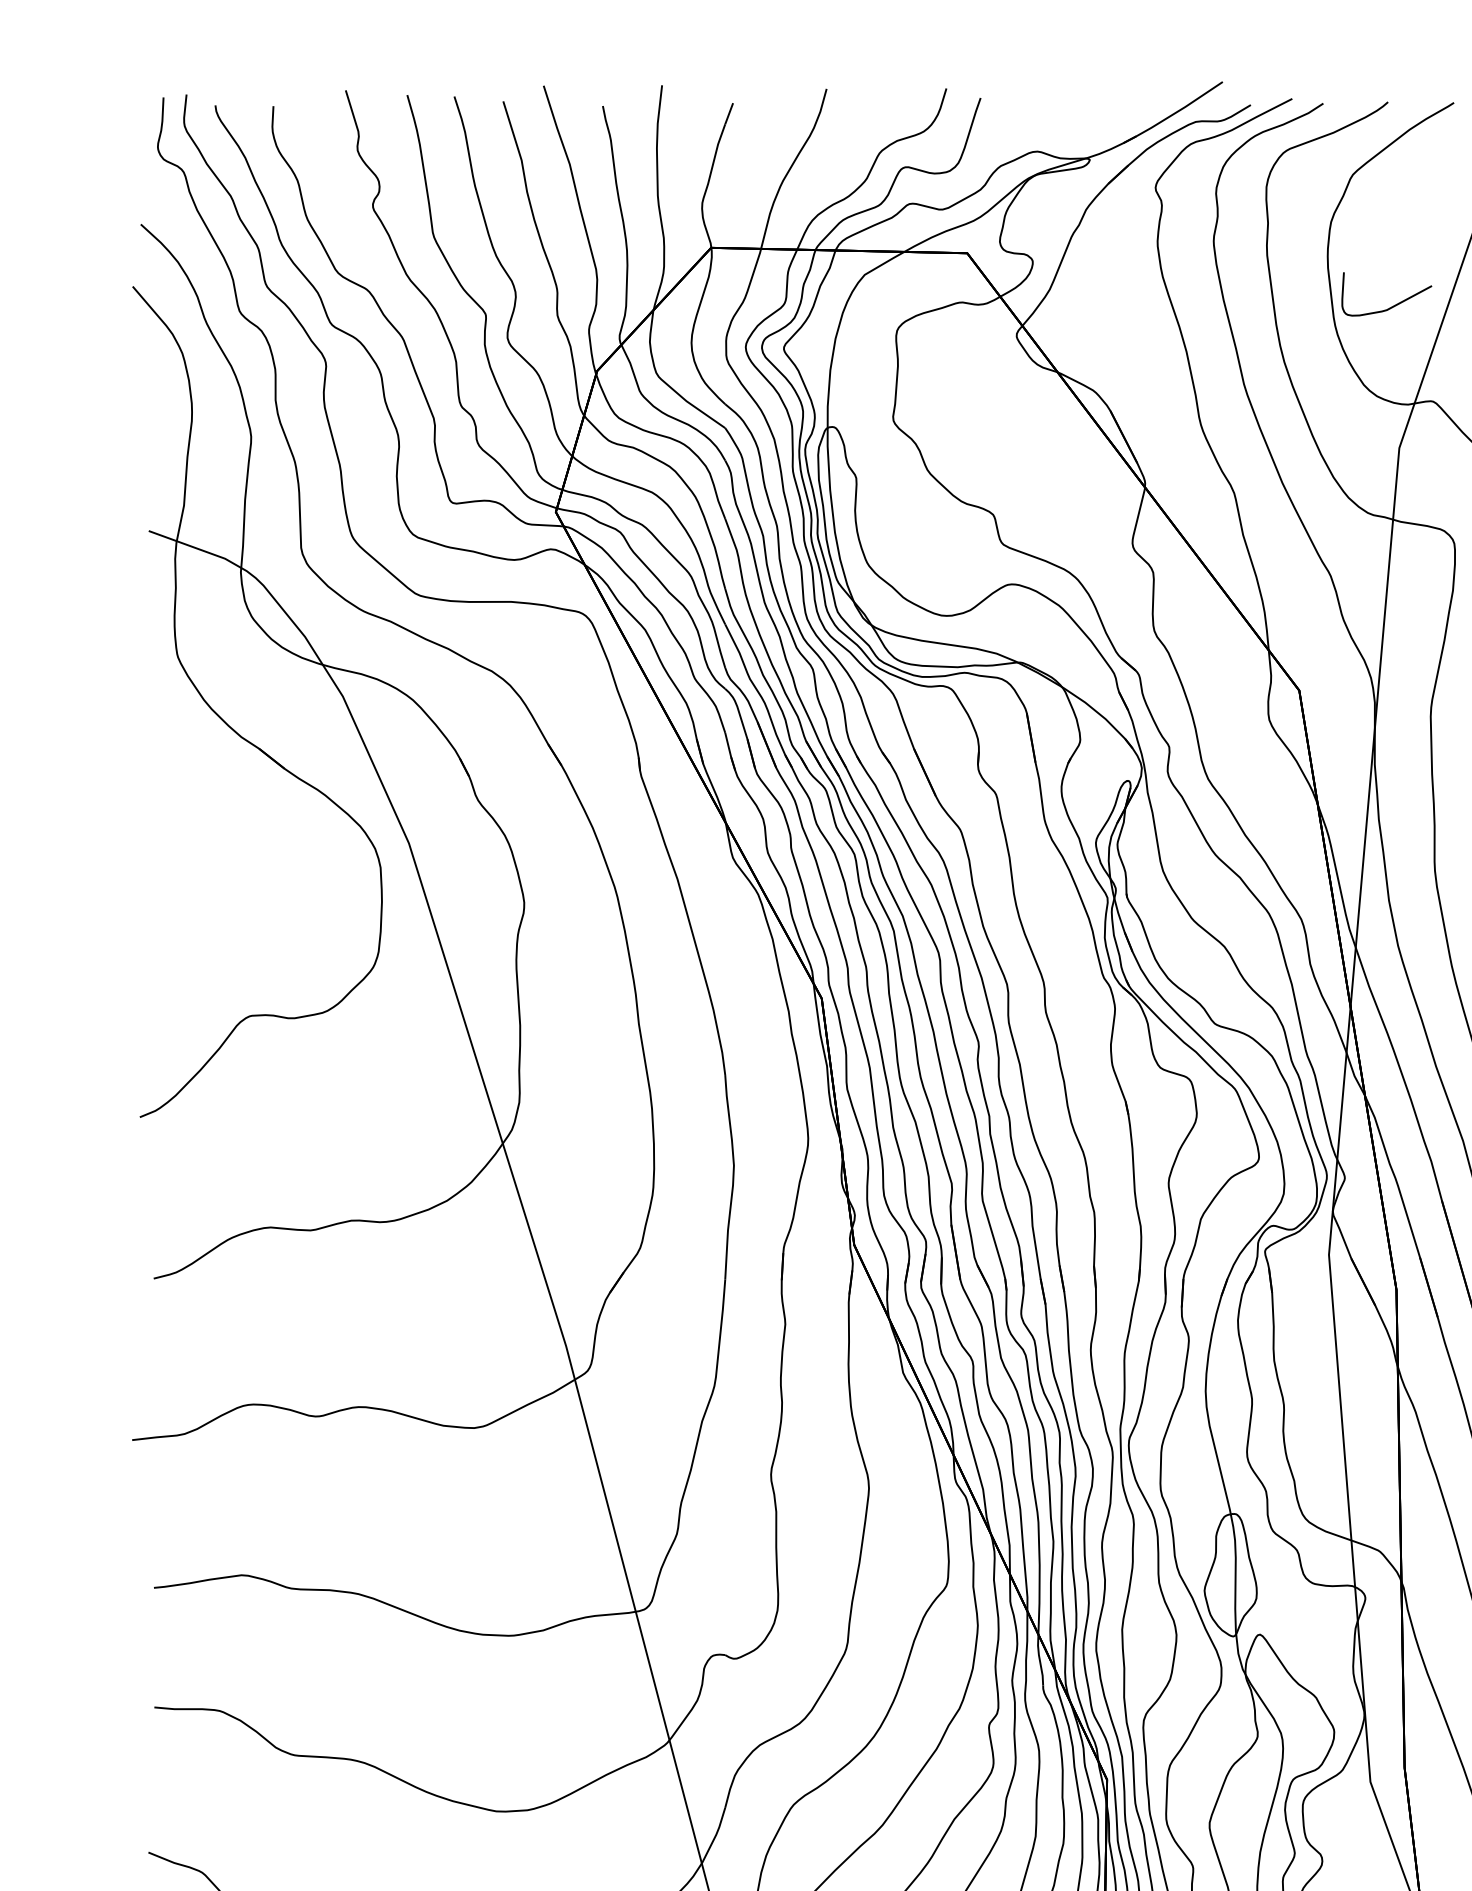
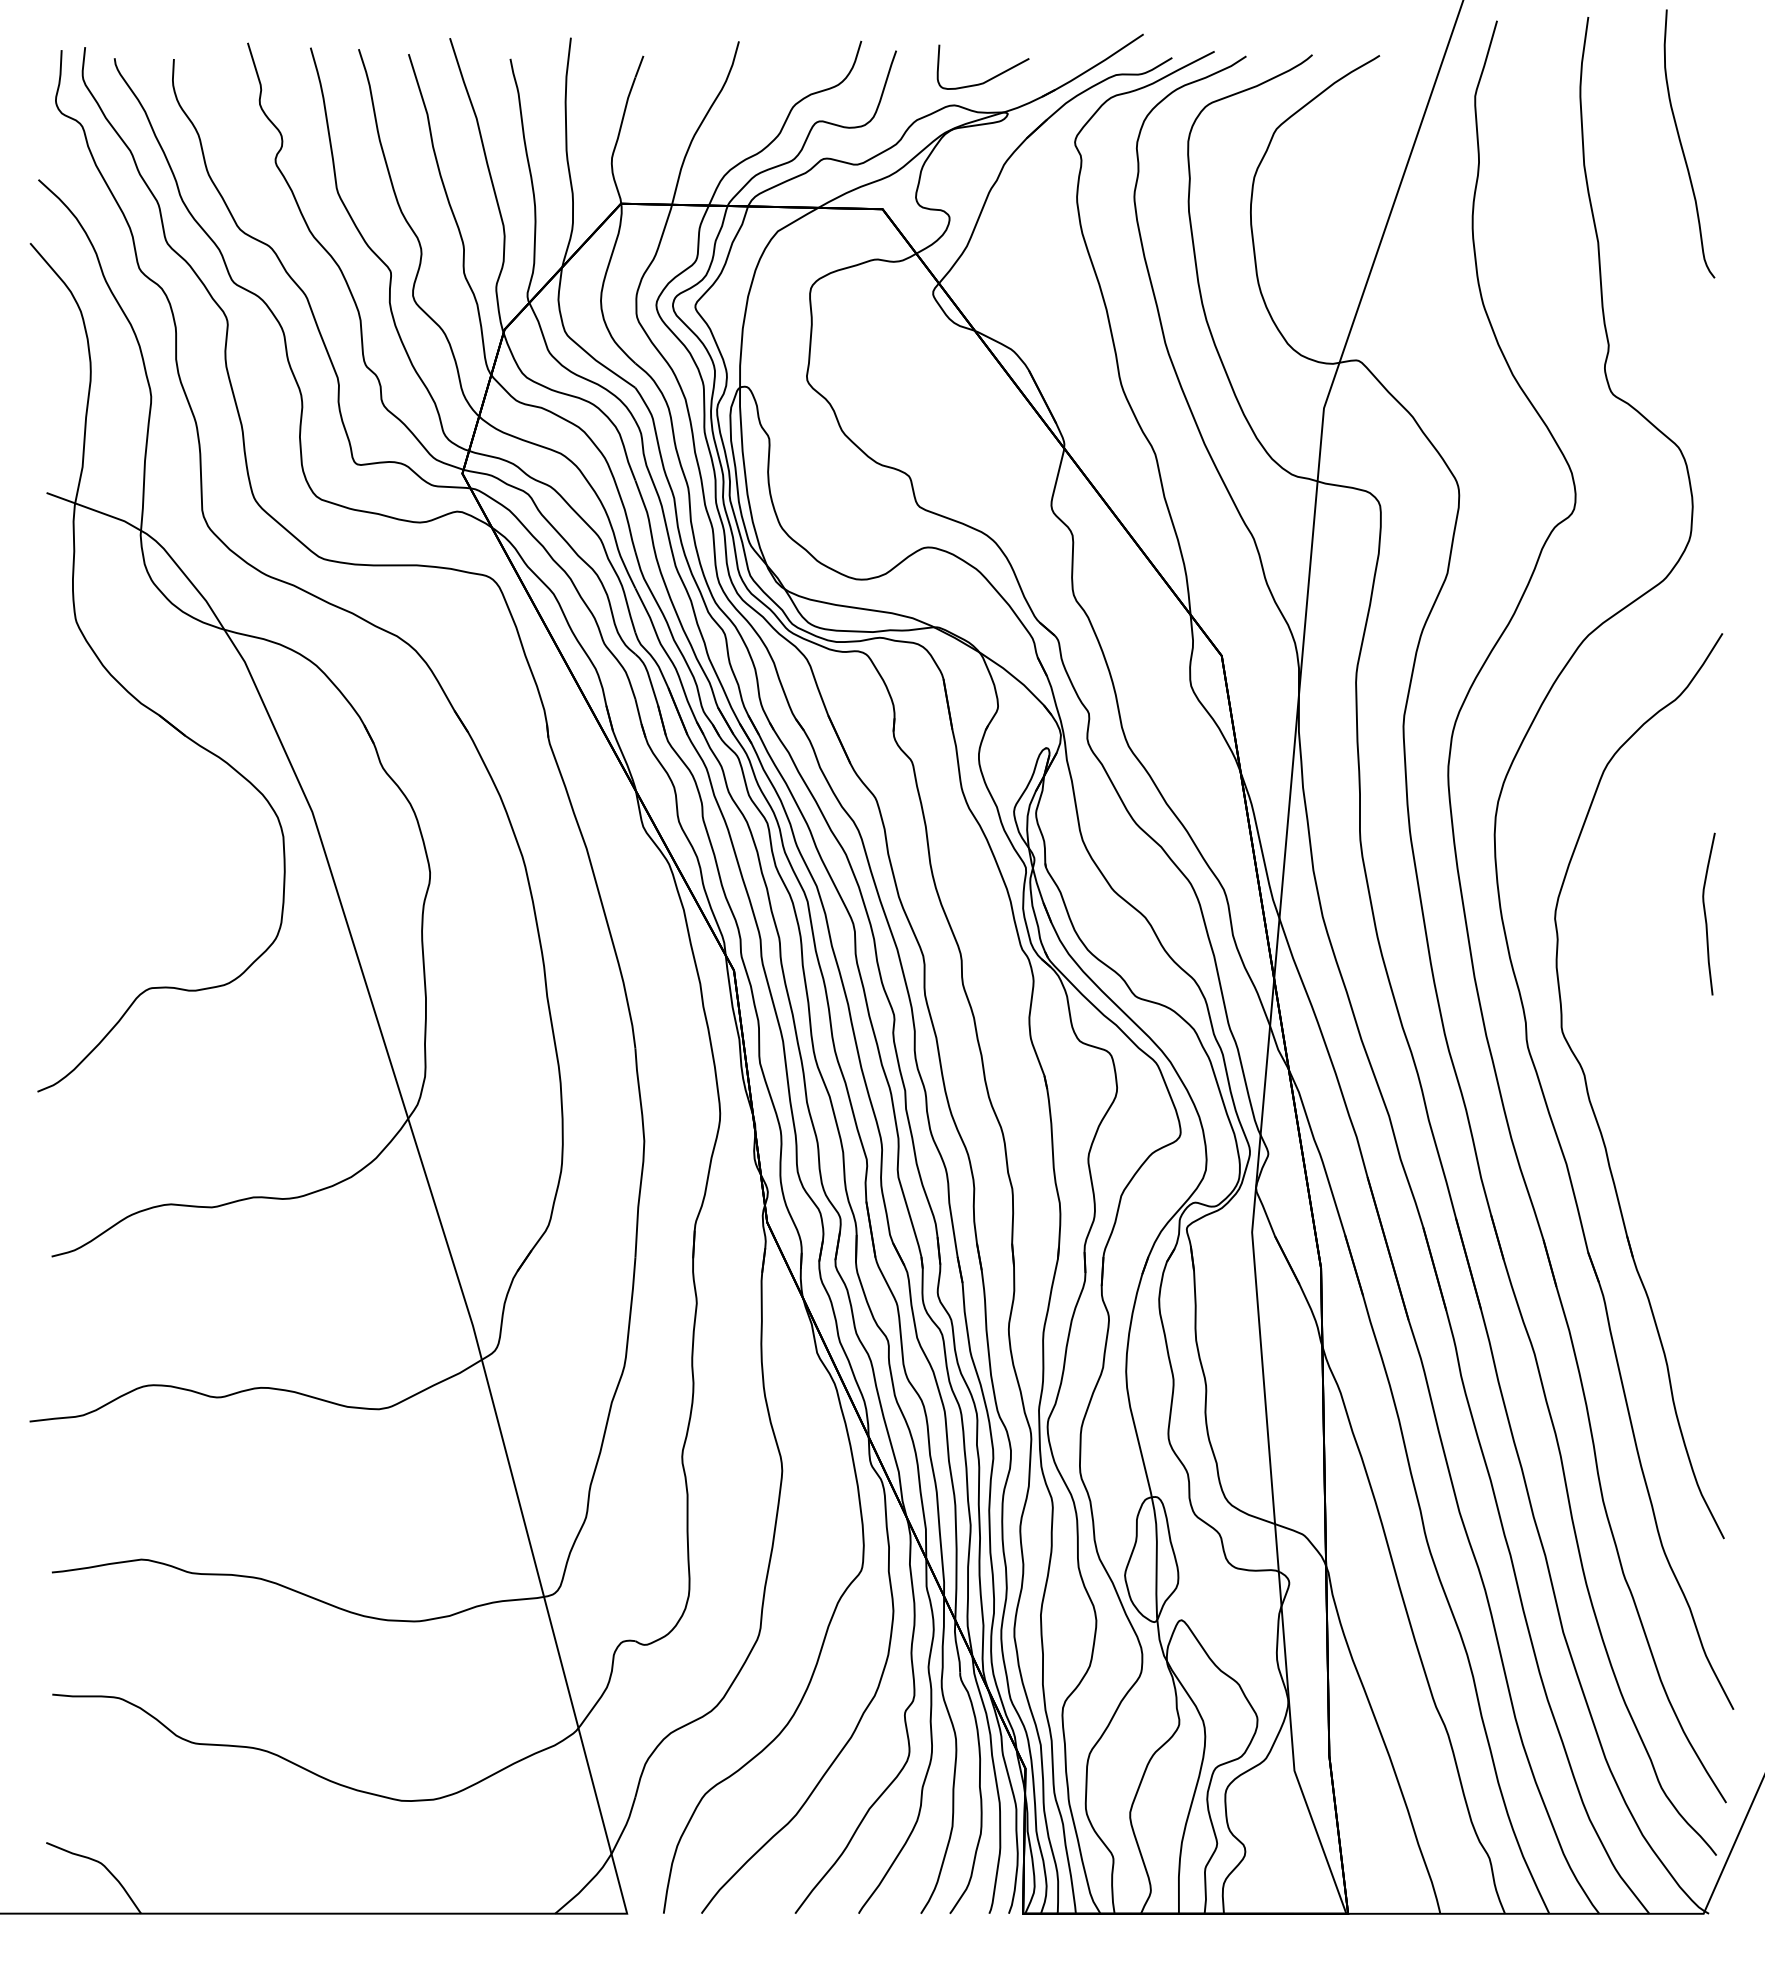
curve: (1394, 304) -> (991, 77), moved

